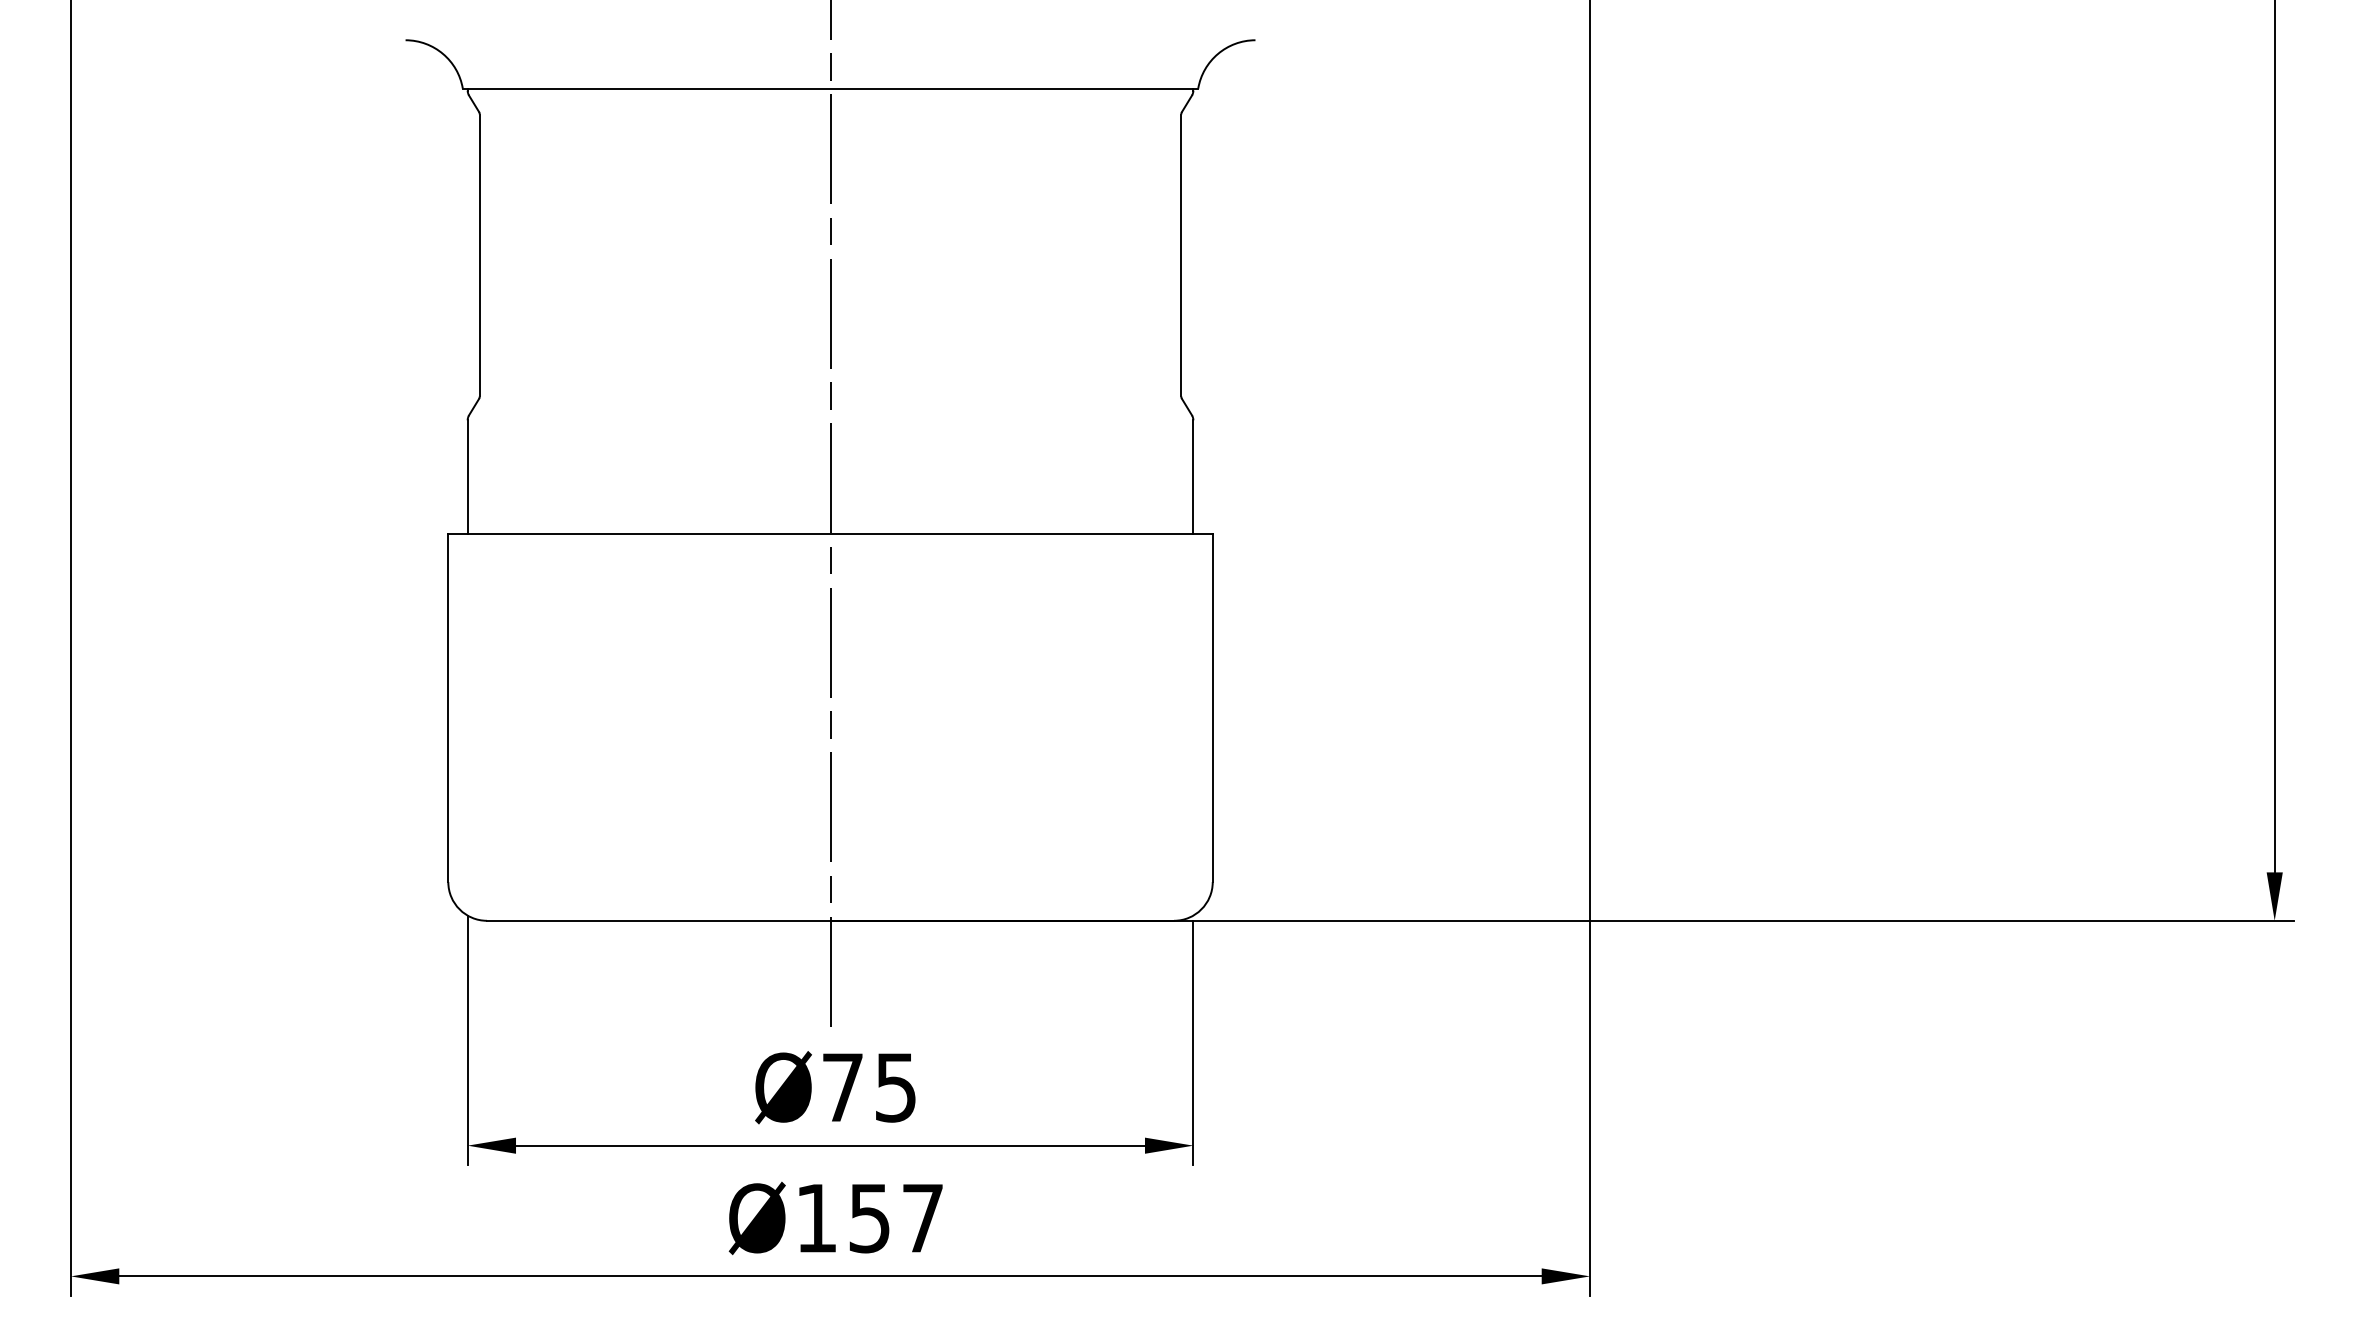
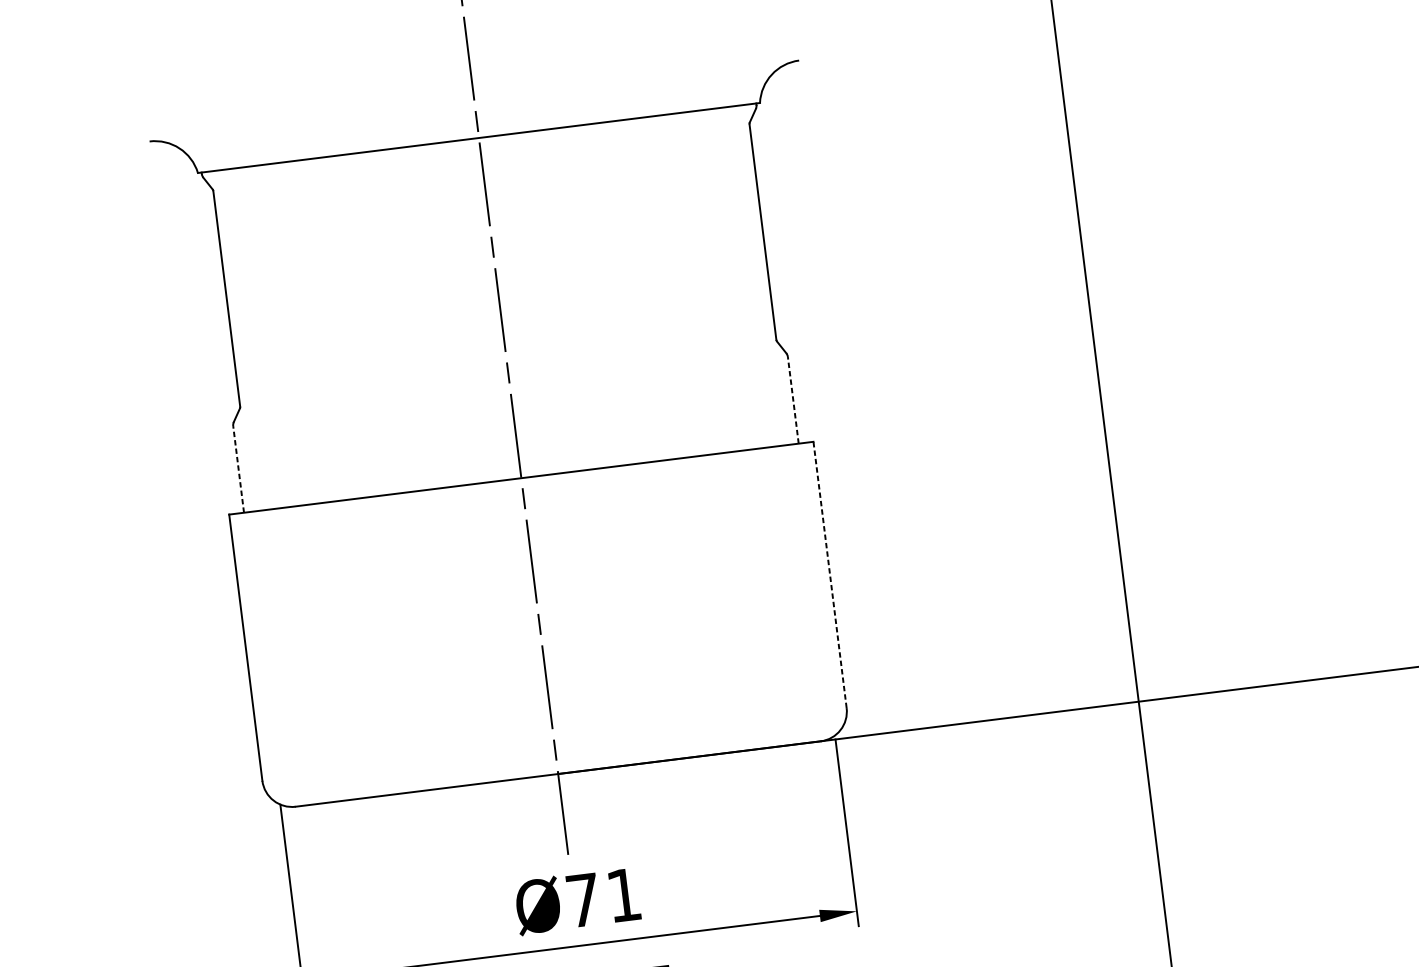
line: (467, 477) -> (238, 469), solid -> dashed
line: (1193, 477) -> (793, 400), solid -> dashed
line: (1212, 707) -> (829, 574), solid -> dashed
text: (895, 1087) -> (623, 895), Ø75 -> Ø71

